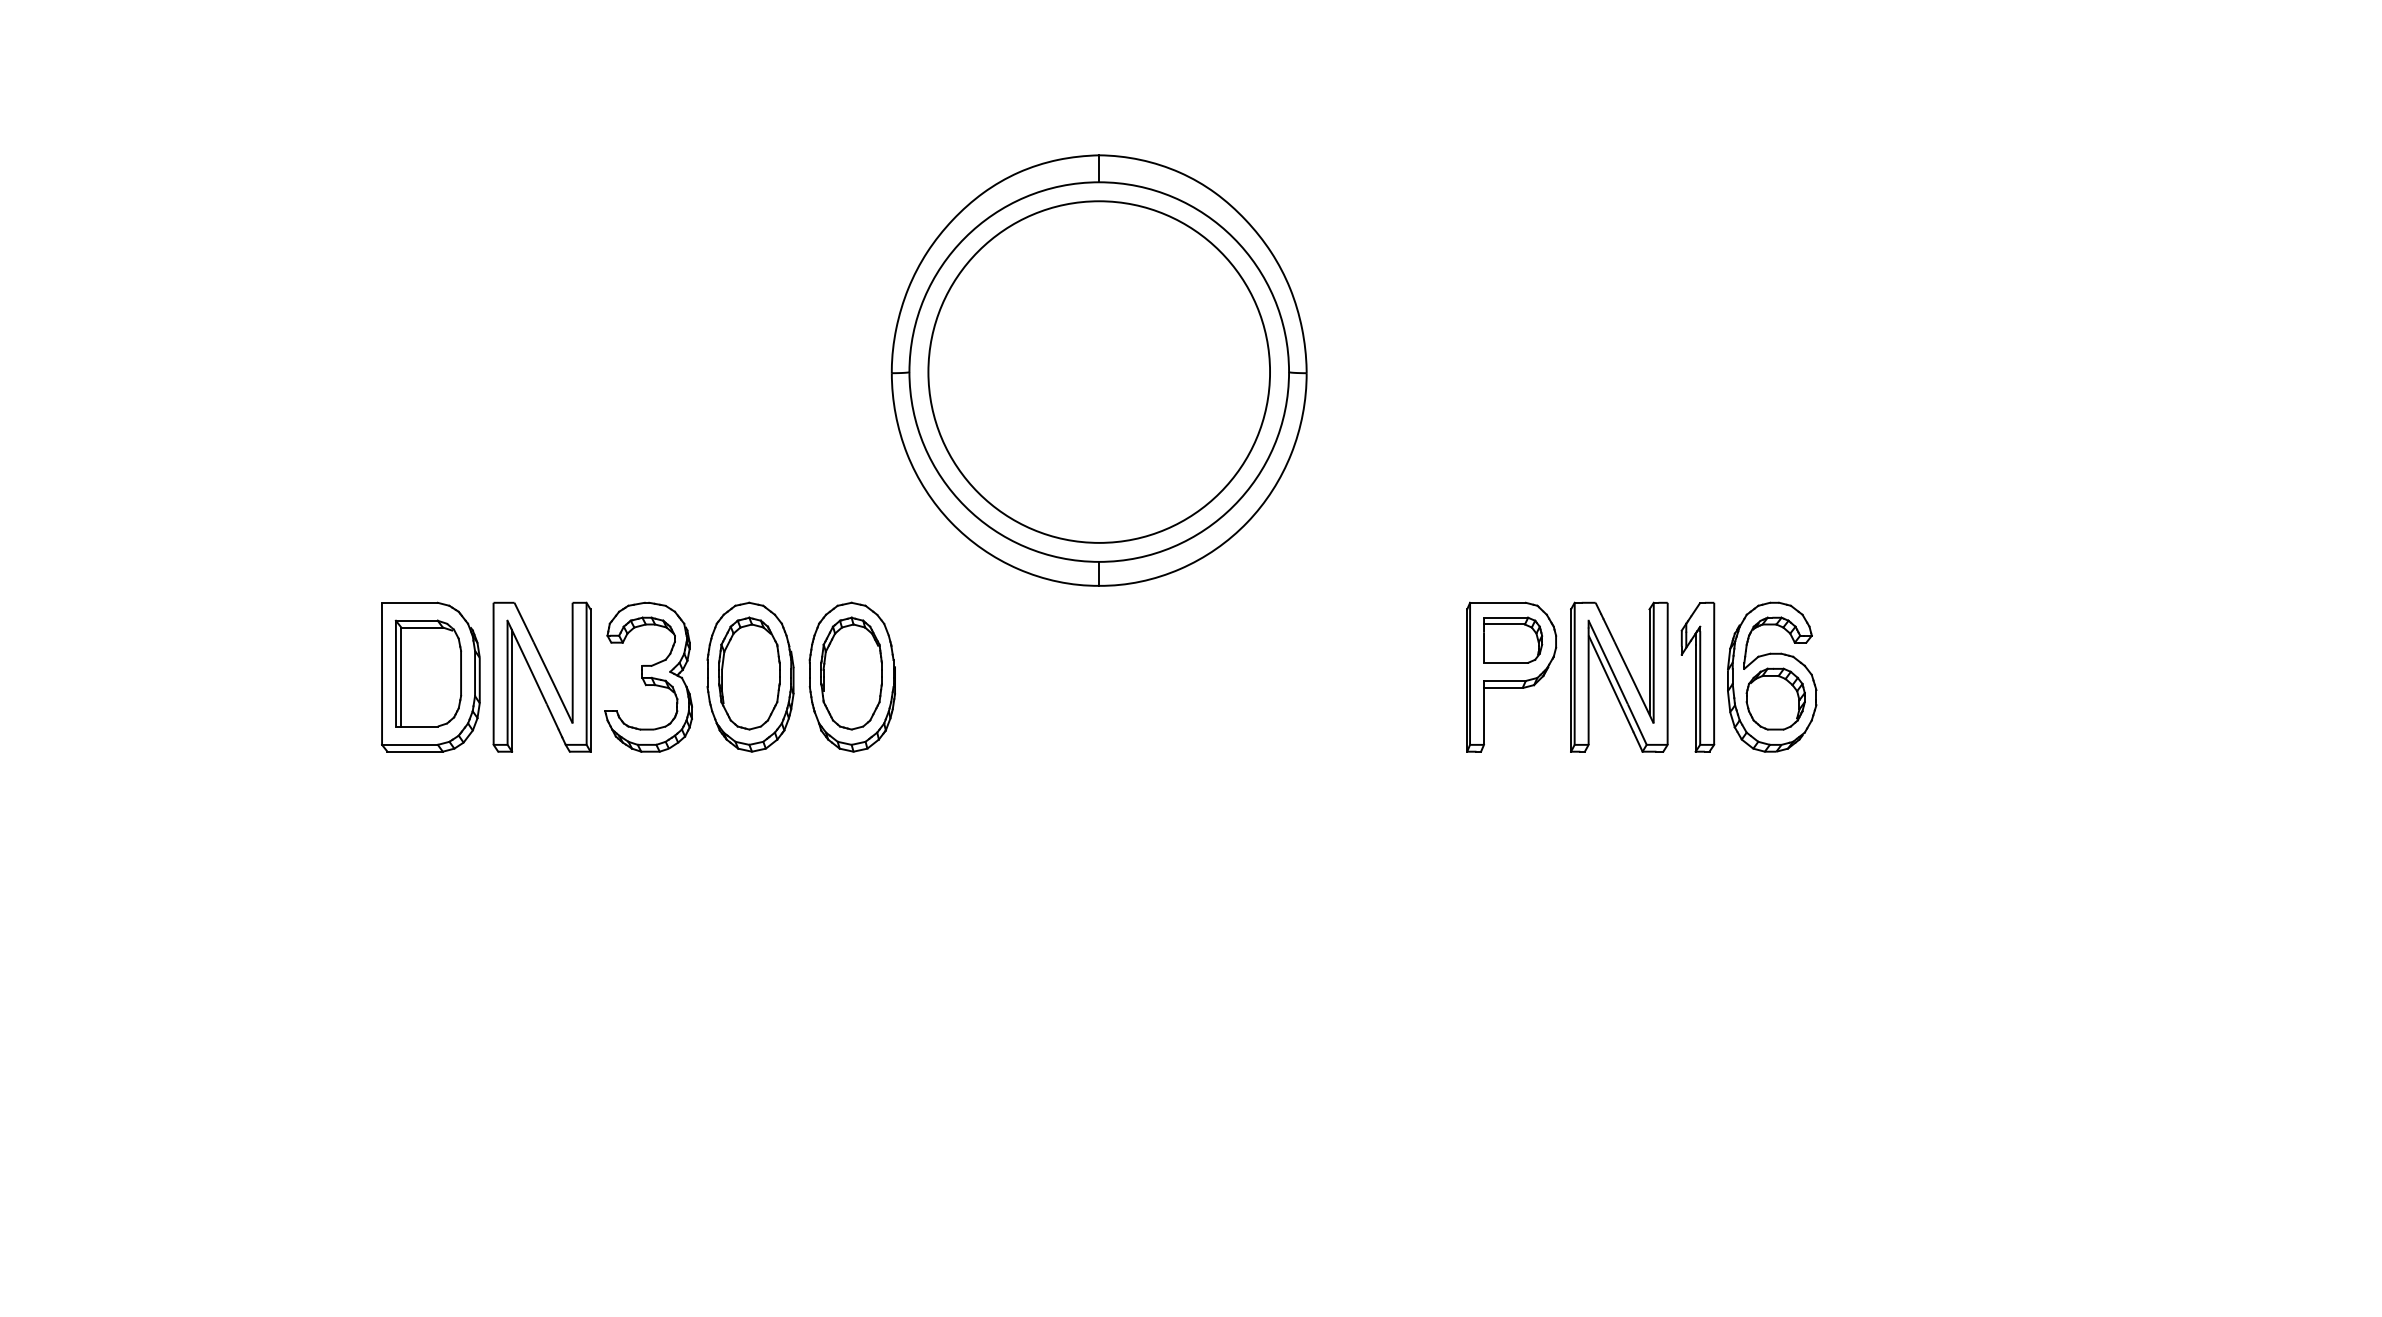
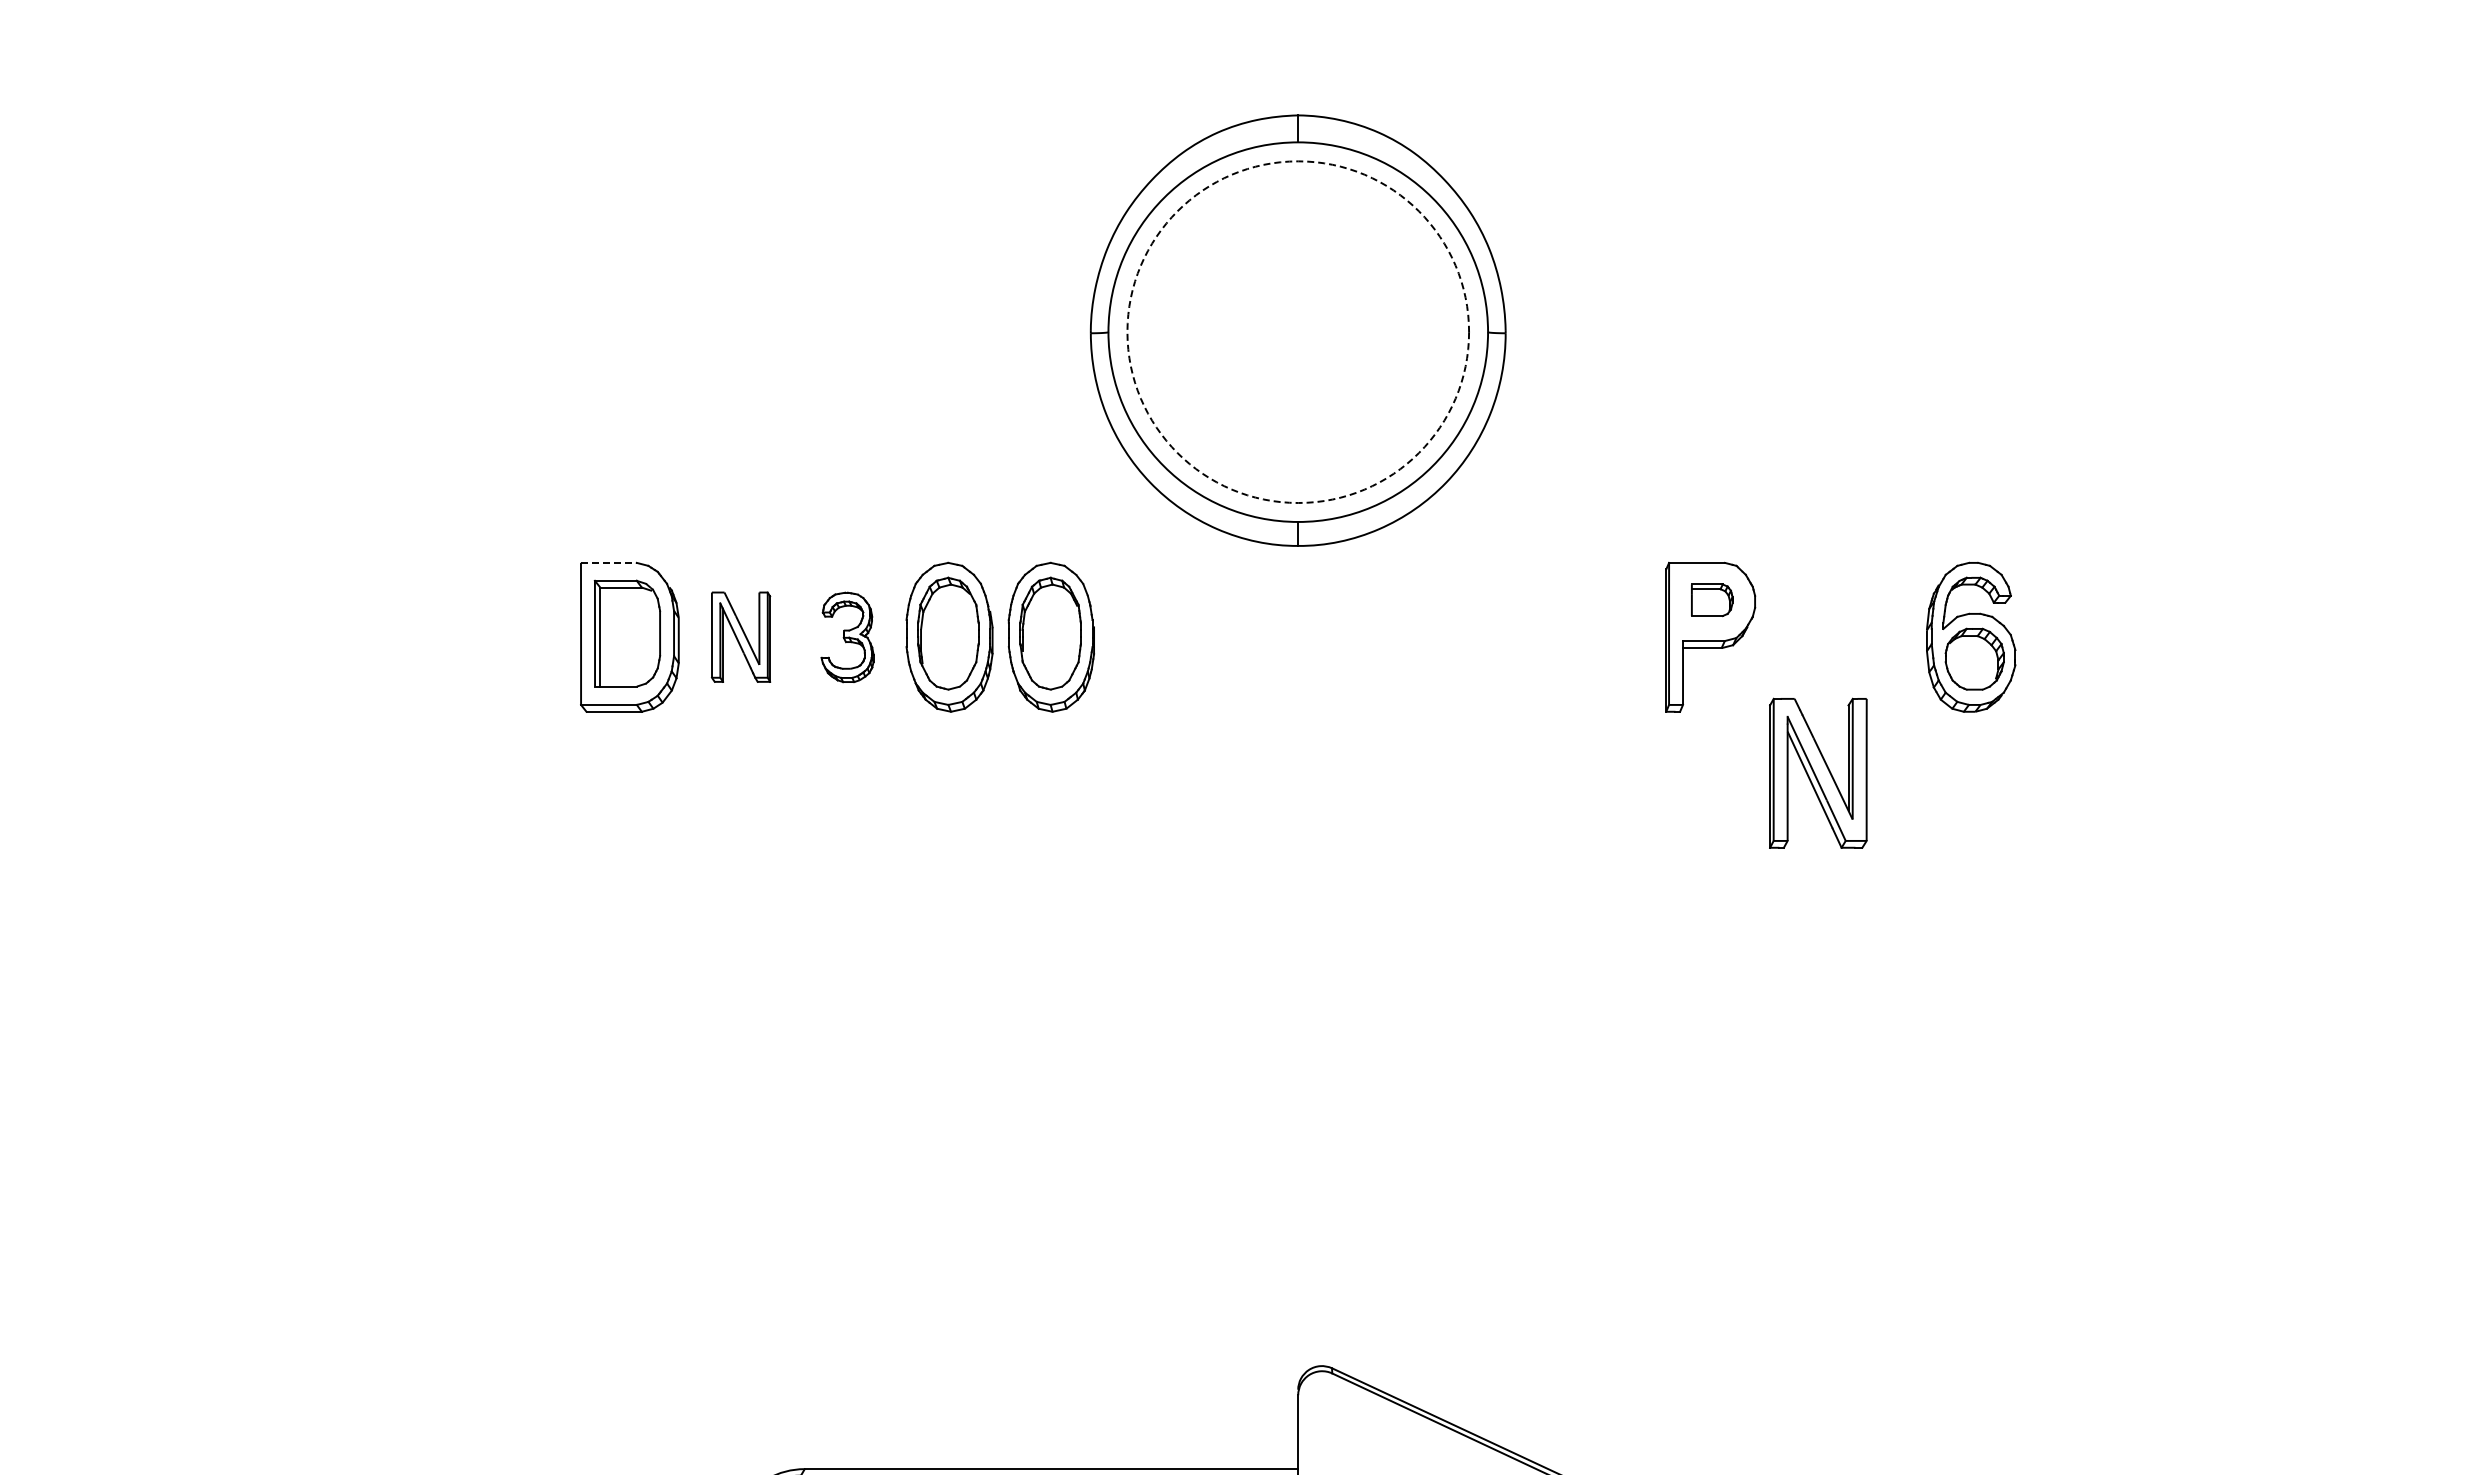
circle: (1099, 372) -> (1298, 332), solid -> dashed
line: (409, 602) -> (608, 562), solid -> dashed
part: (1513, 639) -> (1712, 599), size x0.7
part: (541, 676) -> (740, 636), size x0.6
part: (1619, 676) -> (1818, 772), moved
part: (648, 677) -> (847, 637), size x0.6
part: (1697, 677) -> (1896, 637), removed

